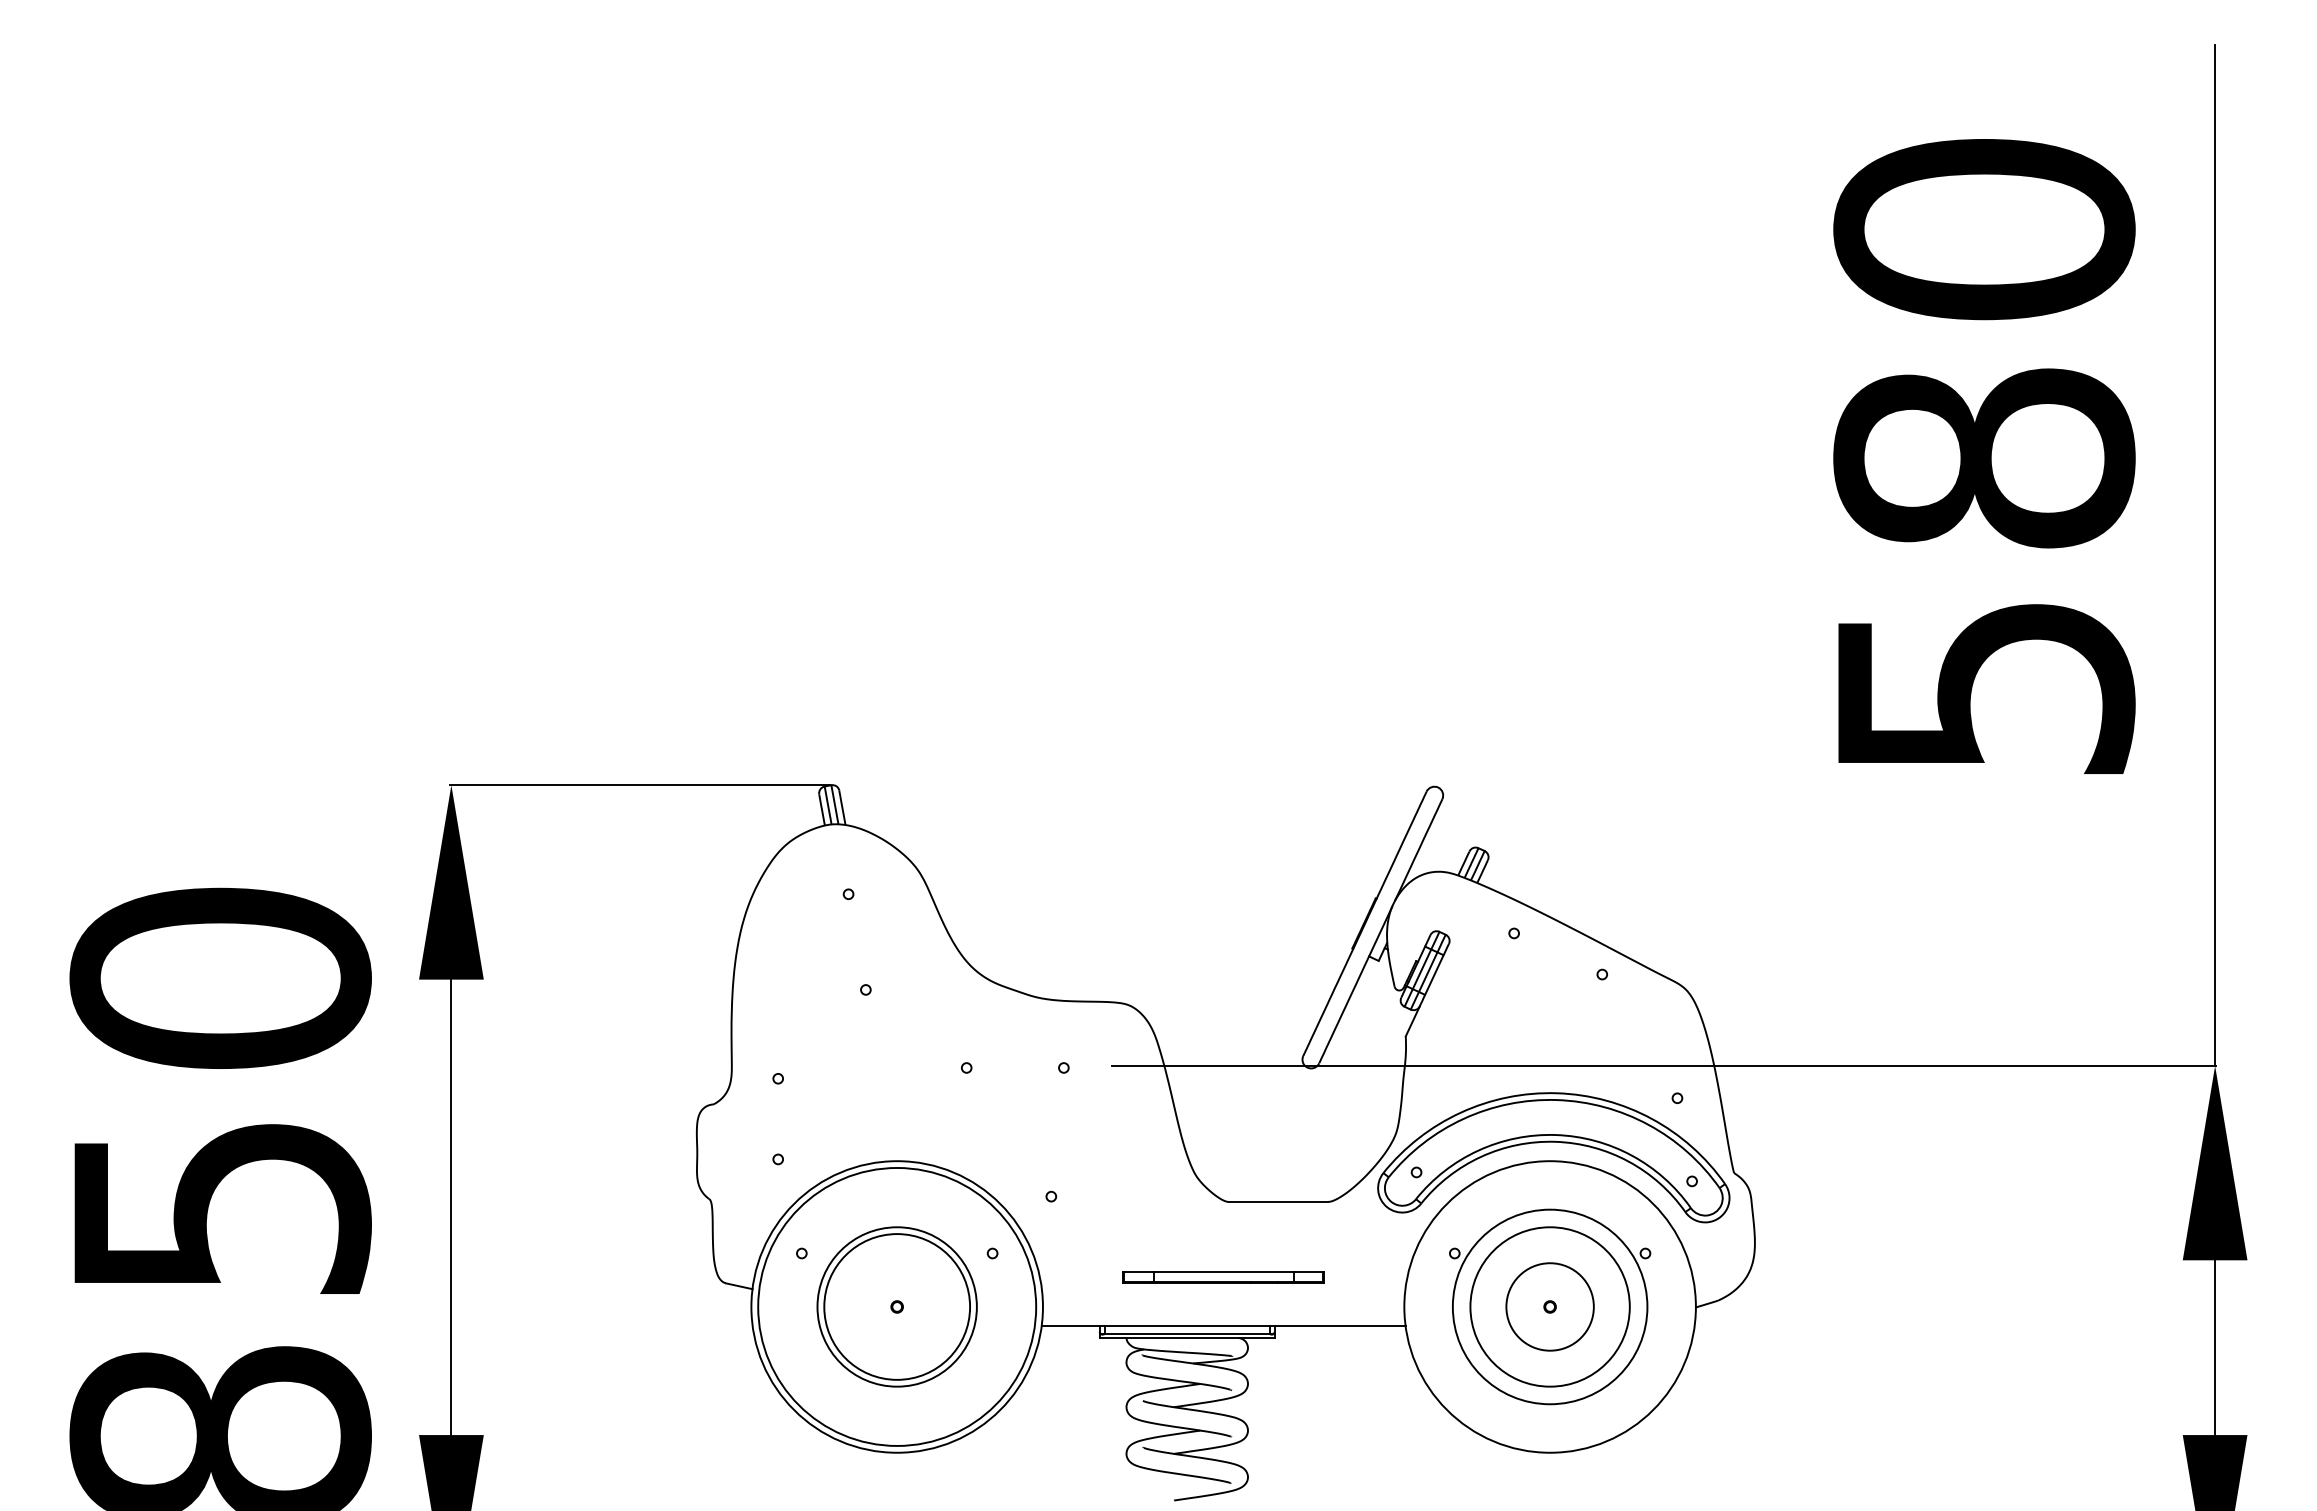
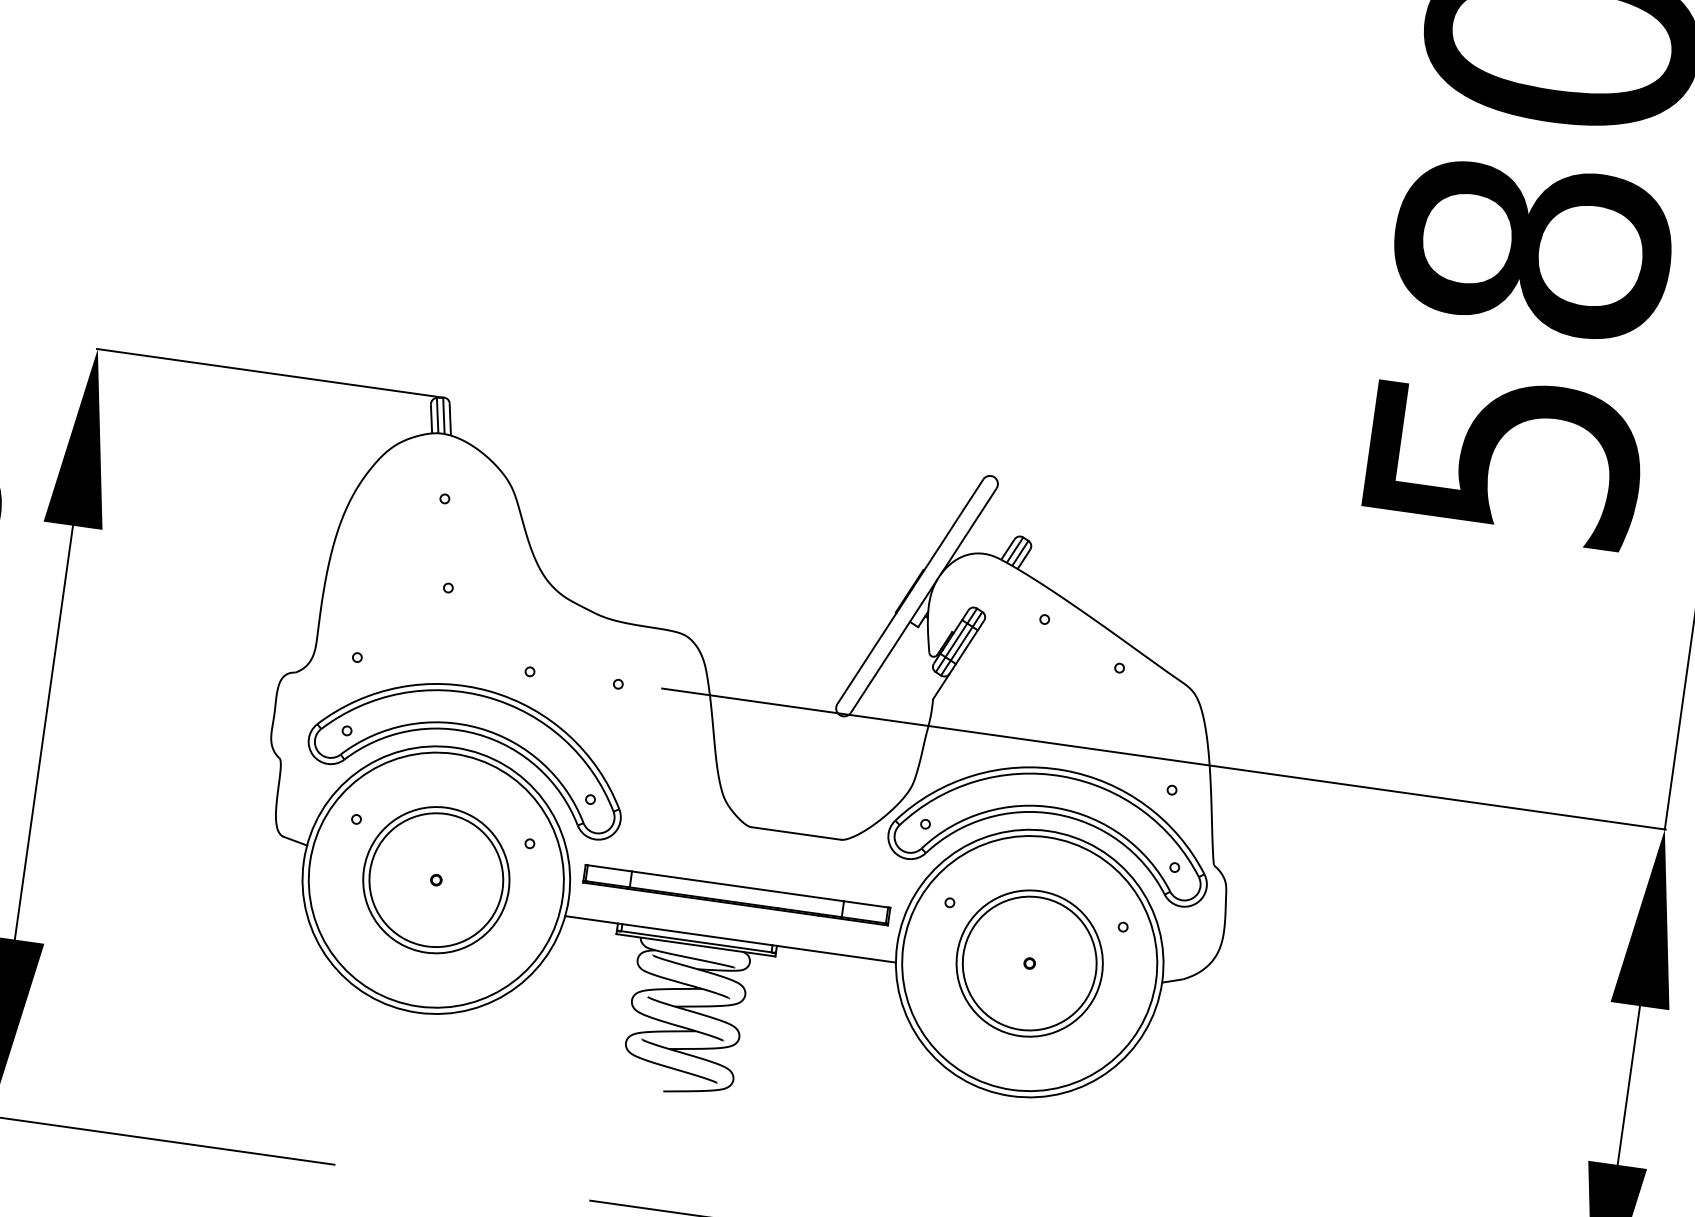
part: (912, 1143) -> (471, 733), added
part: (1223, 1277) -> (736, 895), size x1.67
circle: (1550, 1306) -> (1030, 963), size x1.43
circle: (1550, 1306) -> (1030, 963), size x1.67

